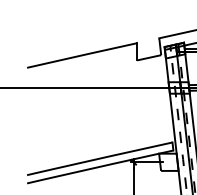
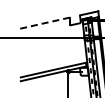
line: (83, 56) -> (45, 23), solid -> dashed

